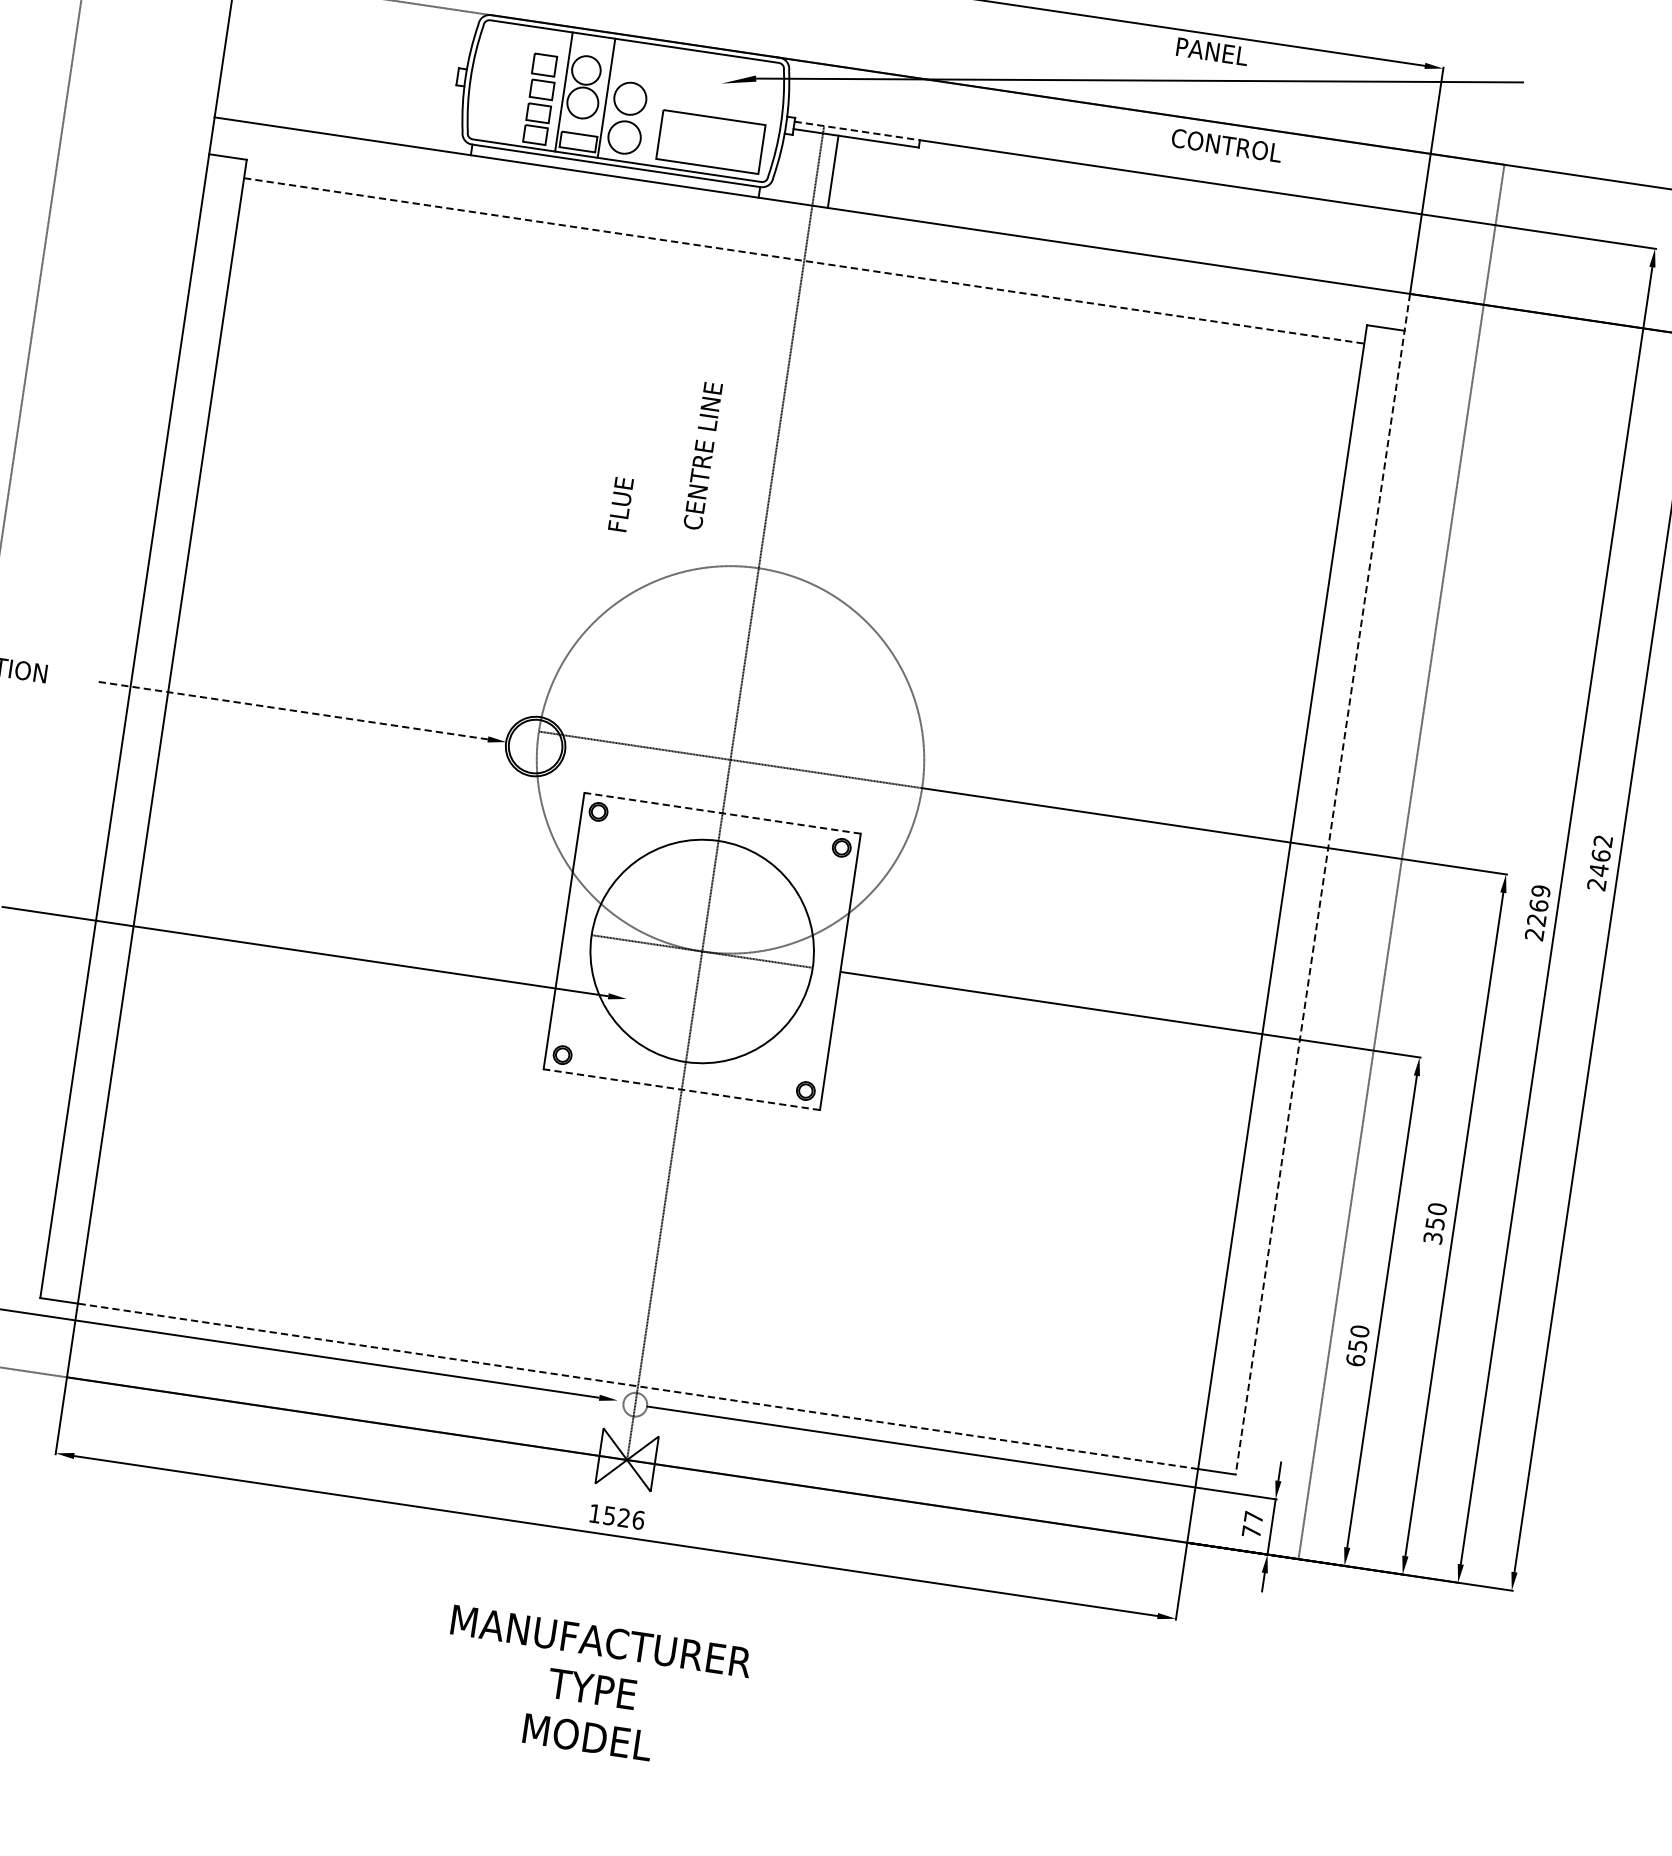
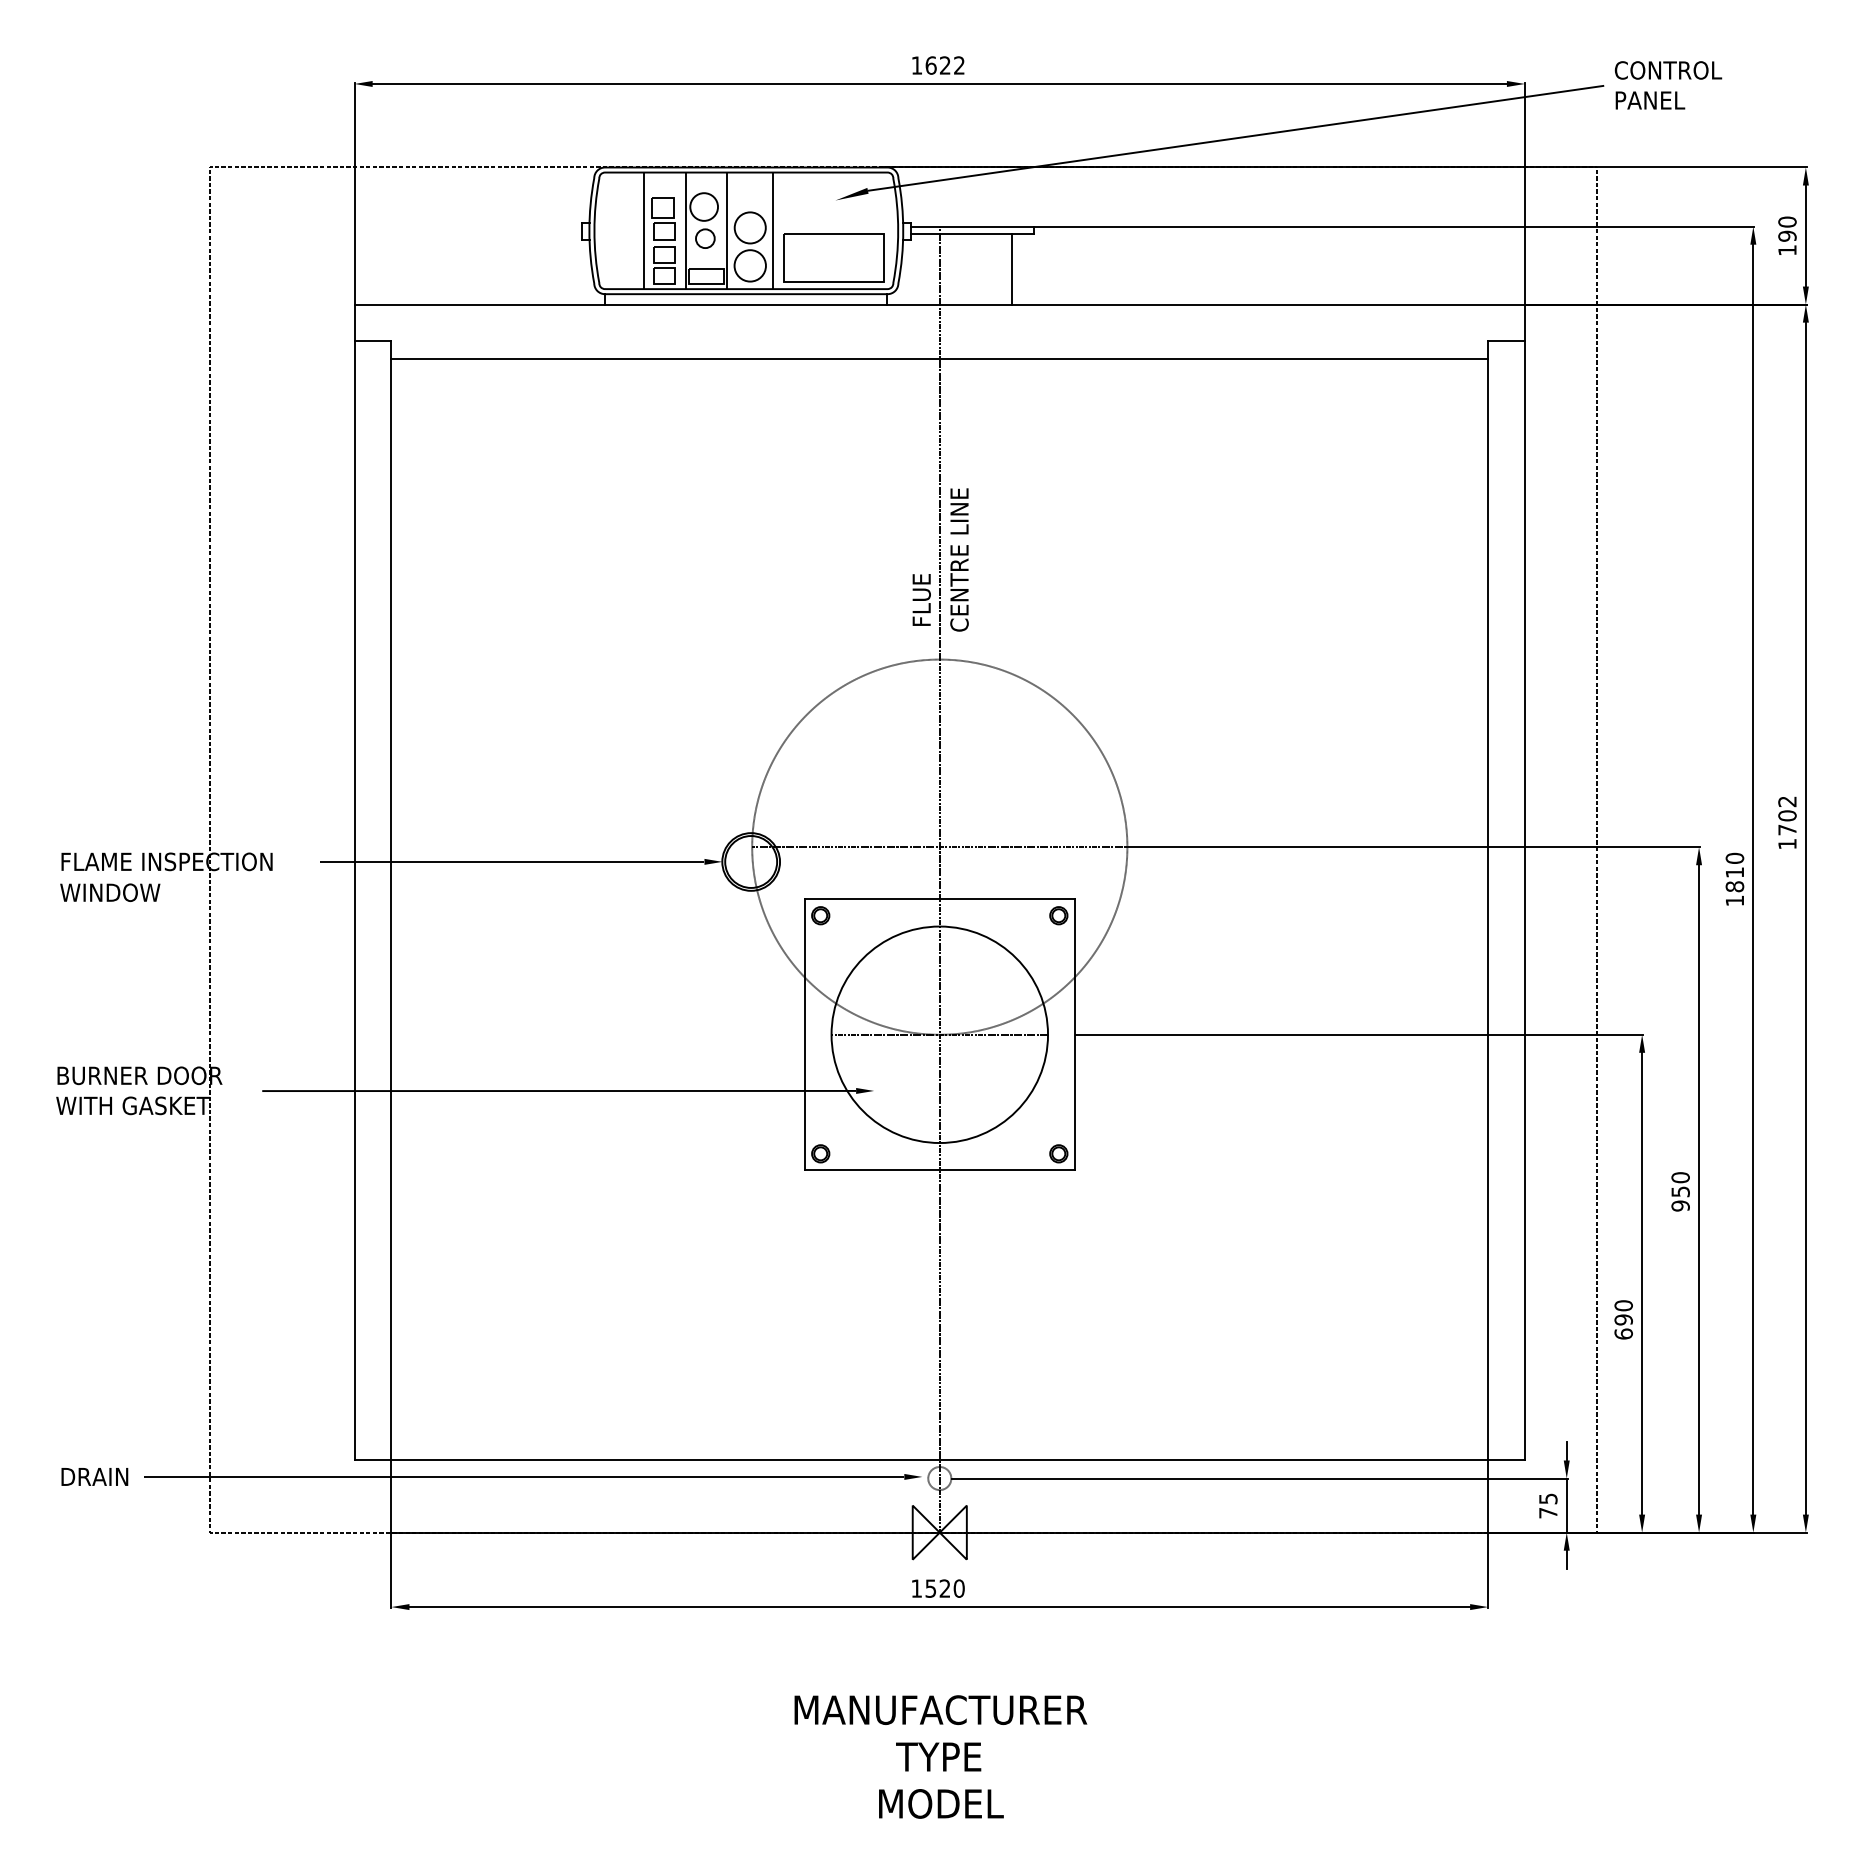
text: (1212, 51) -> (1650, 100), moved
line: (521, 85) -> (644, 230), added
circle: (581, 102) -> (704, 238), size x0.62
line: (653, 104) -> (773, 230), added
line: (857, 130) -> (972, 226), dashed -> solid
text: (1226, 145) -> (1668, 70), moved
line: (832, 171) -> (1011, 268), moved
line: (804, 260) -> (940, 358), dashed -> solid
text: (703, 455) -> (959, 559), moved
text: (620, 503) -> (921, 599), moved
line: (290, 709) -> (511, 861), dashed -> solid
line: (722, 813) -> (939, 899), dashed -> solid
text: (1599, 869) -> (1787, 829), 2462 -> 1702
line: (1322, 884) -> (1524, 882), dashed -> solid
text: (1537, 912) -> (1734, 879), 2269 -> 1810
line: (681, 1090) -> (939, 1170), dashed -> solid
text: (1433, 1237) -> (1680, 1205), 350 -> 950
text: (1357, 1345) -> (1623, 1319), 650 -> 690
line: (637, 1386) -> (939, 1460), dashed -> solid
text: (1254, 1516) -> (1548, 1498), 77 -> 75
text: (637, 1519) -> (958, 1588), 1526 -> 1520

